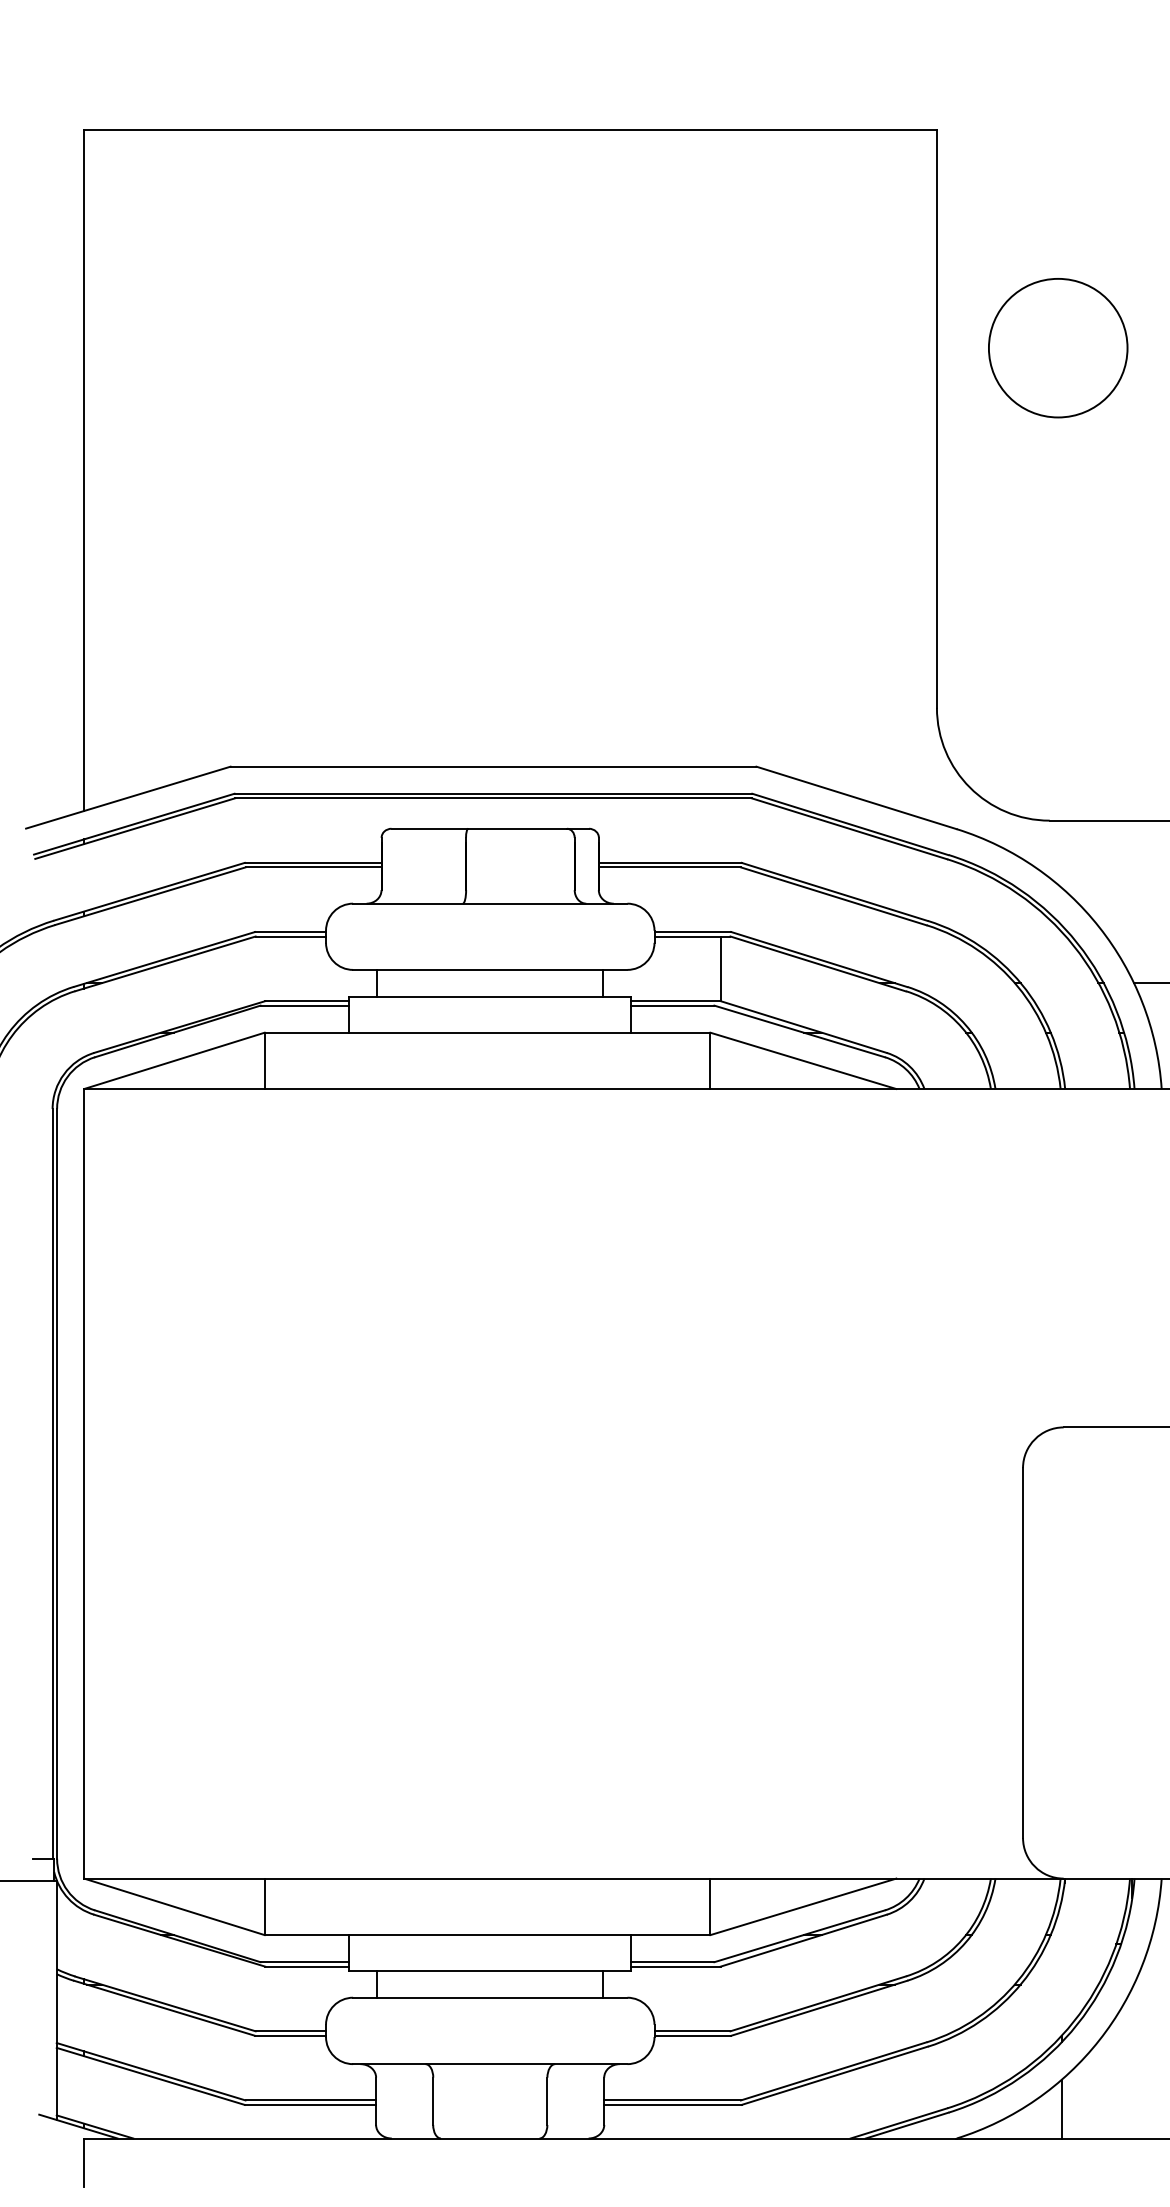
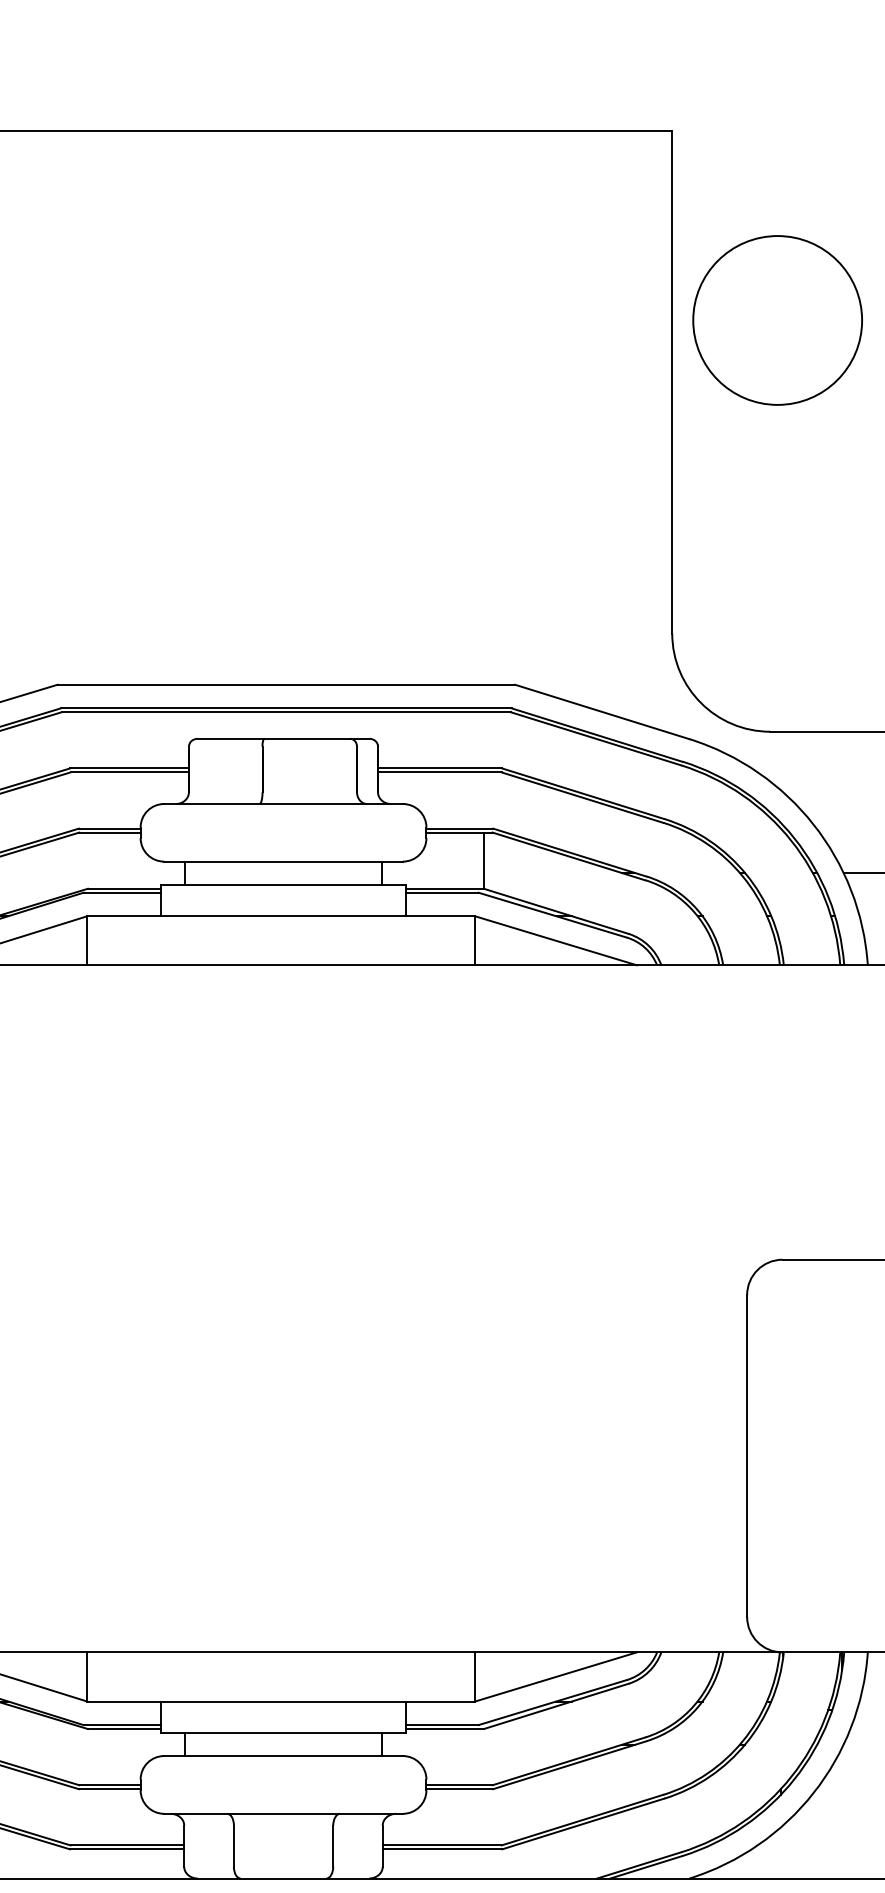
circle: (1058, 348) -> (778, 320), size x1.4
line: (1061, 2108) -> (780, 1852), removed

